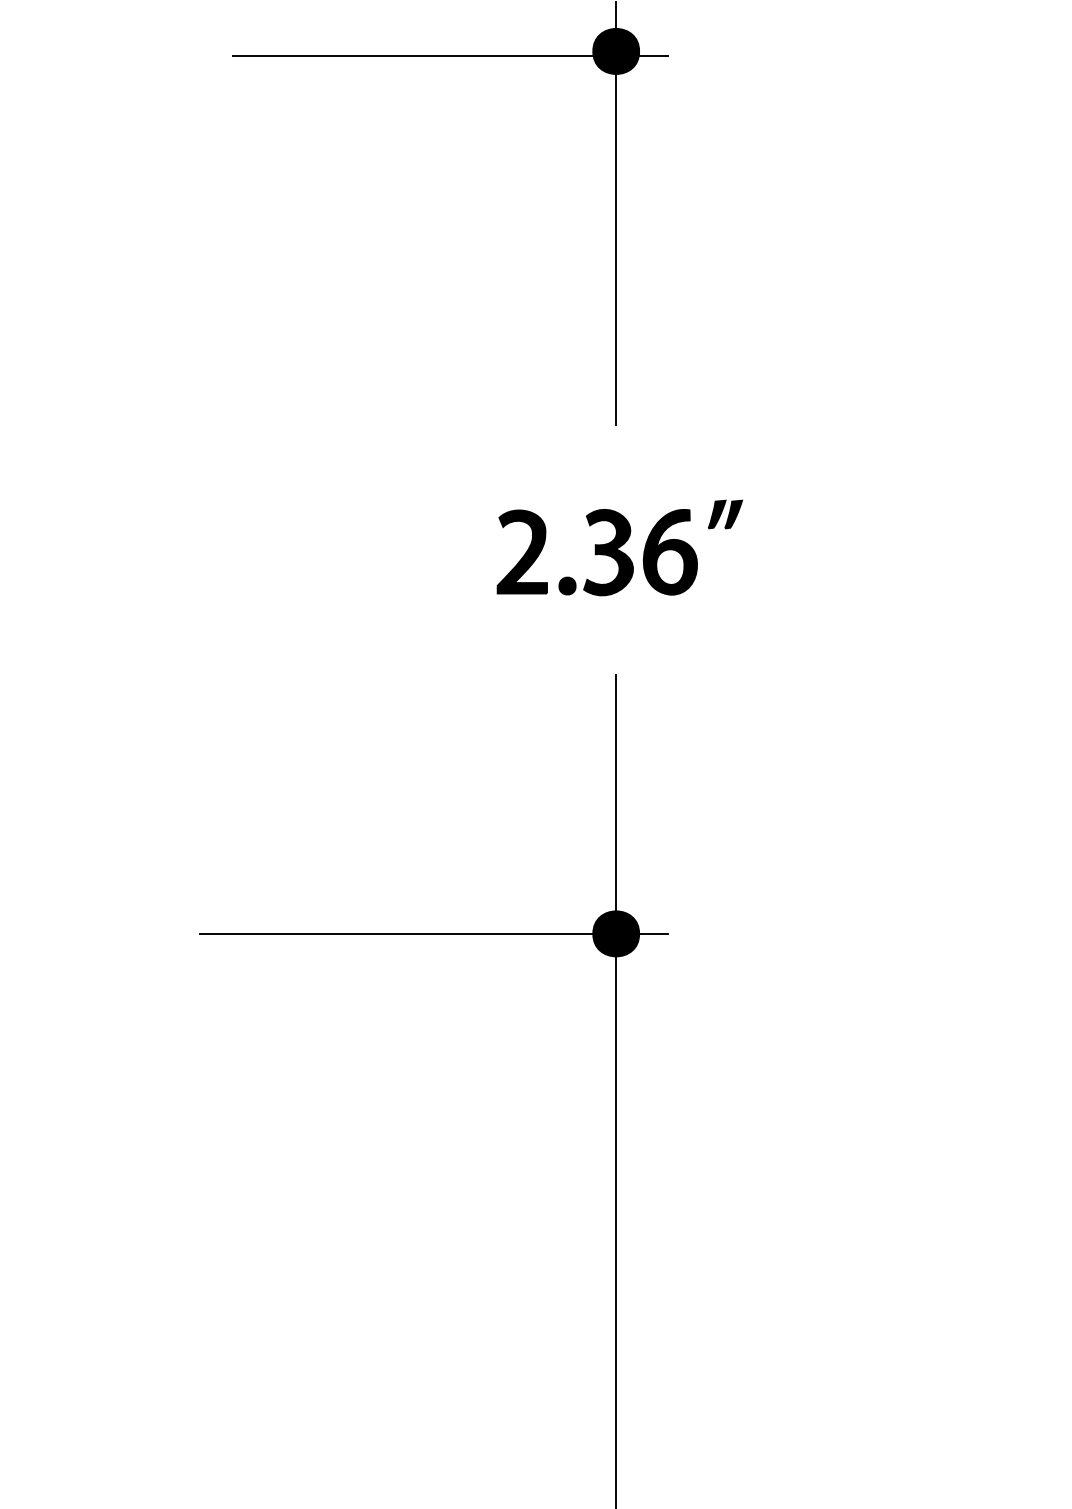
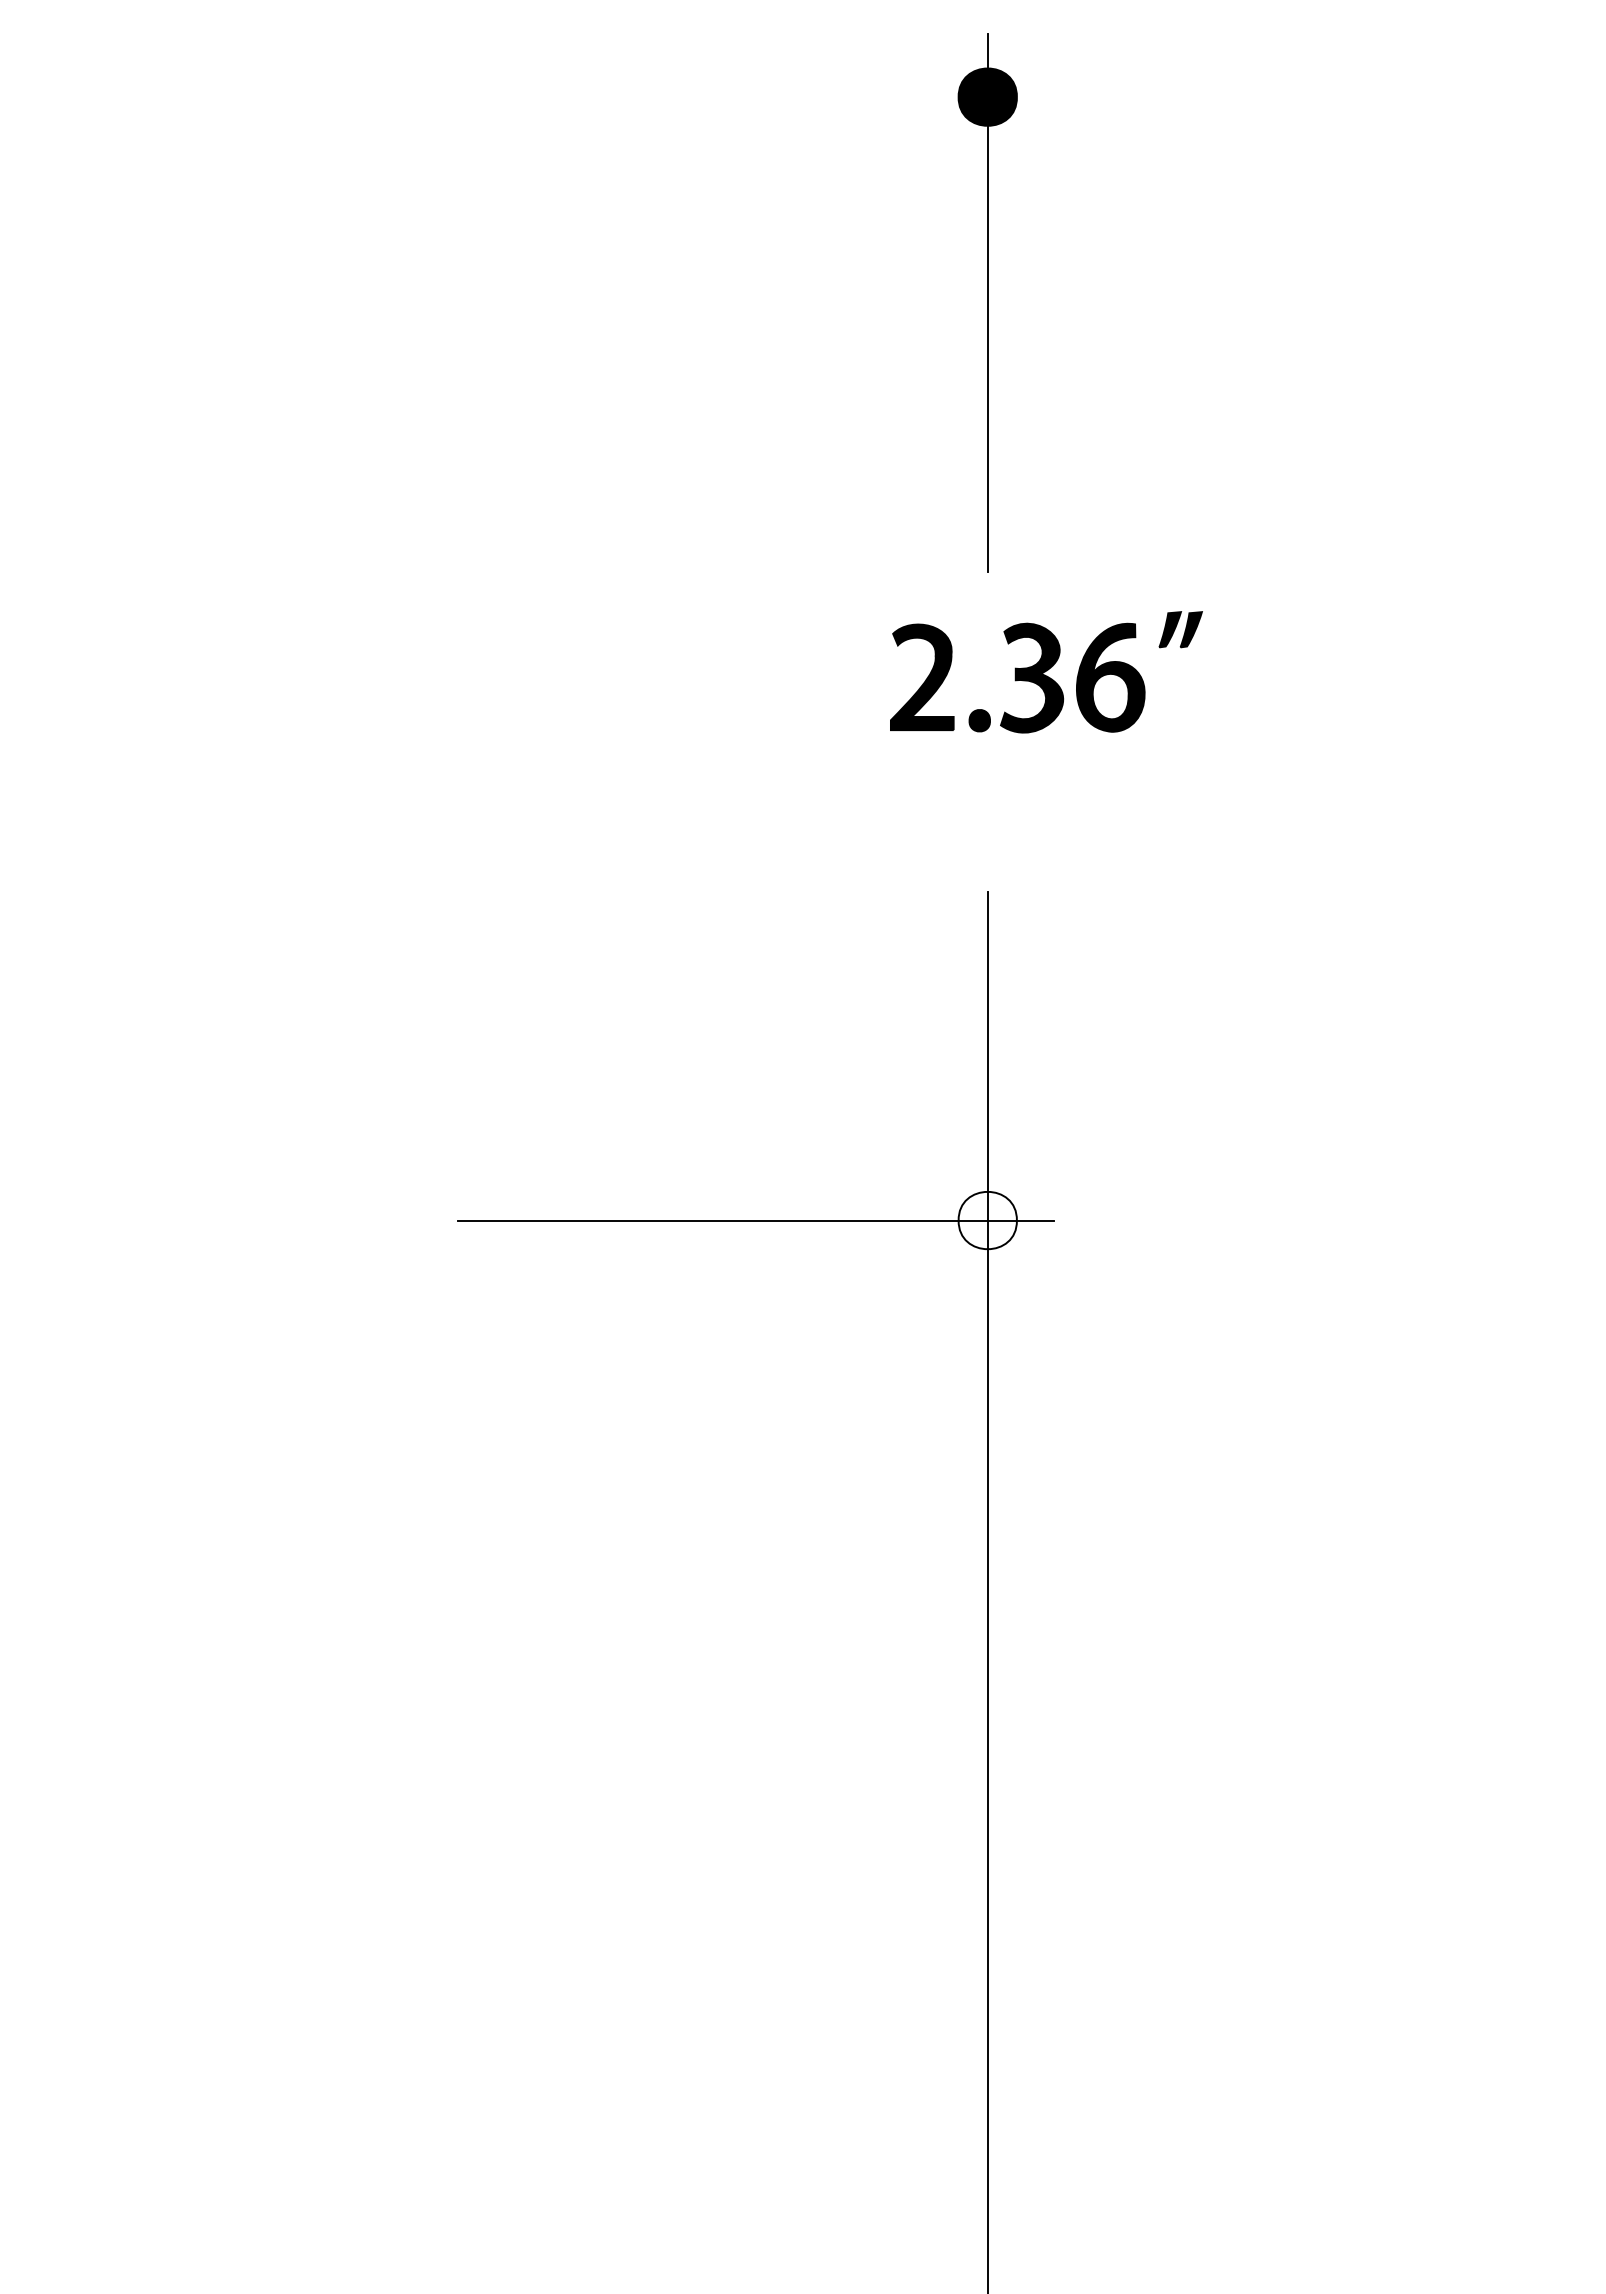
line: (450, 55) -> (776, 102), removed
part: (619, 548) -> (1046, 672), moved
fill: (616, 933) -> (987, 1220), removed

